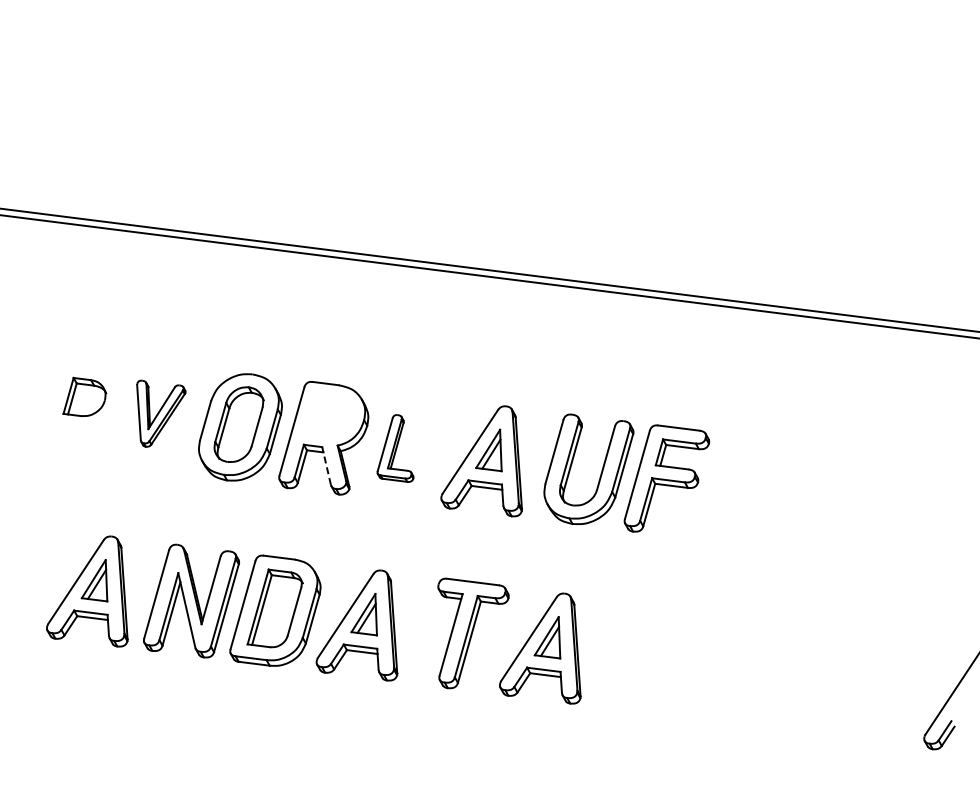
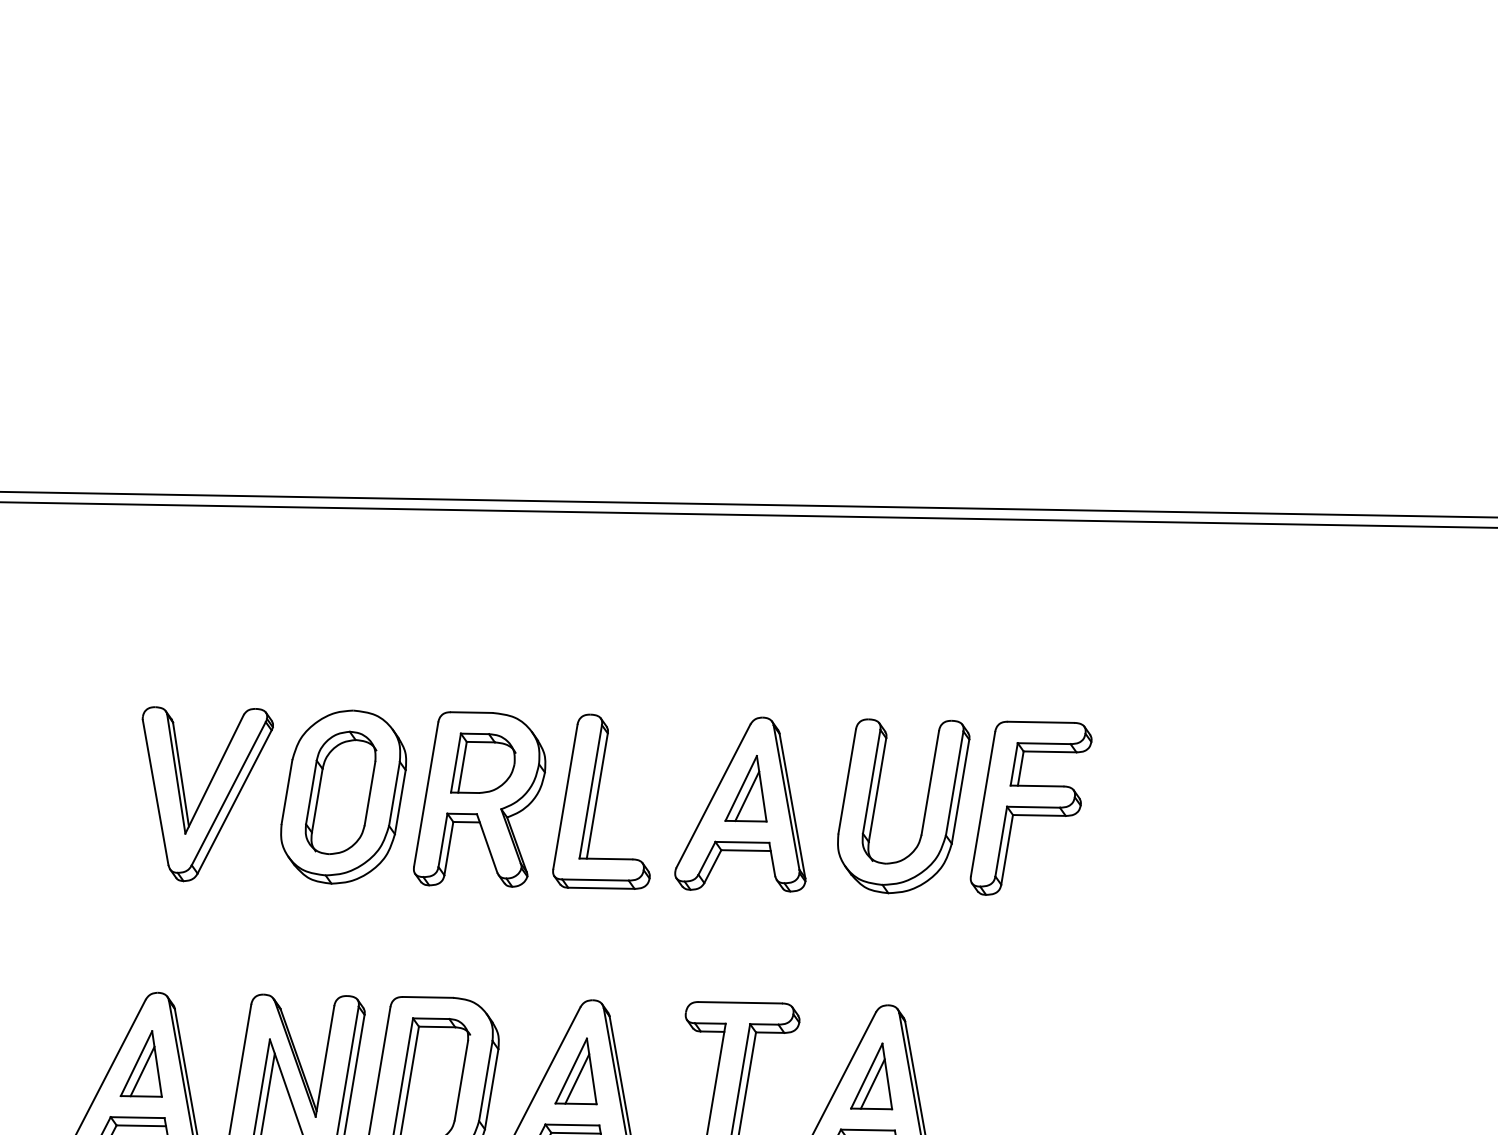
part: (84, 396) -> (481, 761), moved
part: (161, 413) -> (215, 788), size x1.67
part: (395, 448) -> (593, 803), size x1.67
line: (326, 465) -> (486, 842), dashed -> solid

